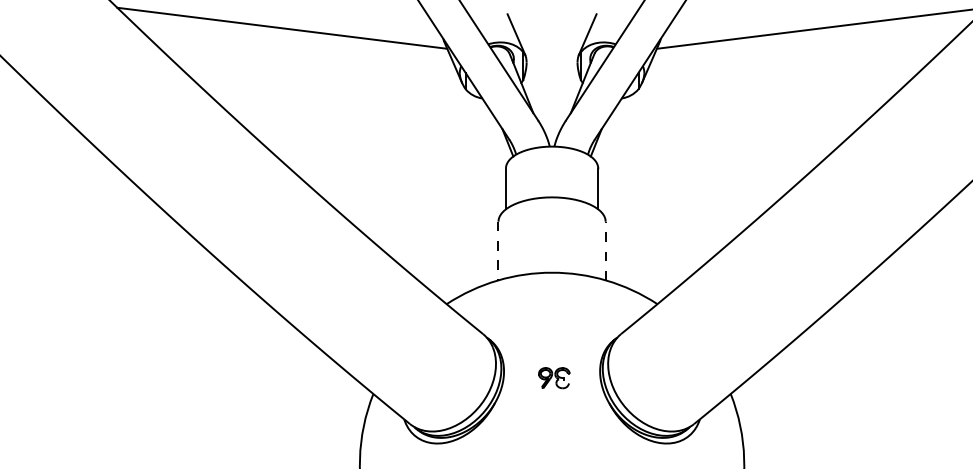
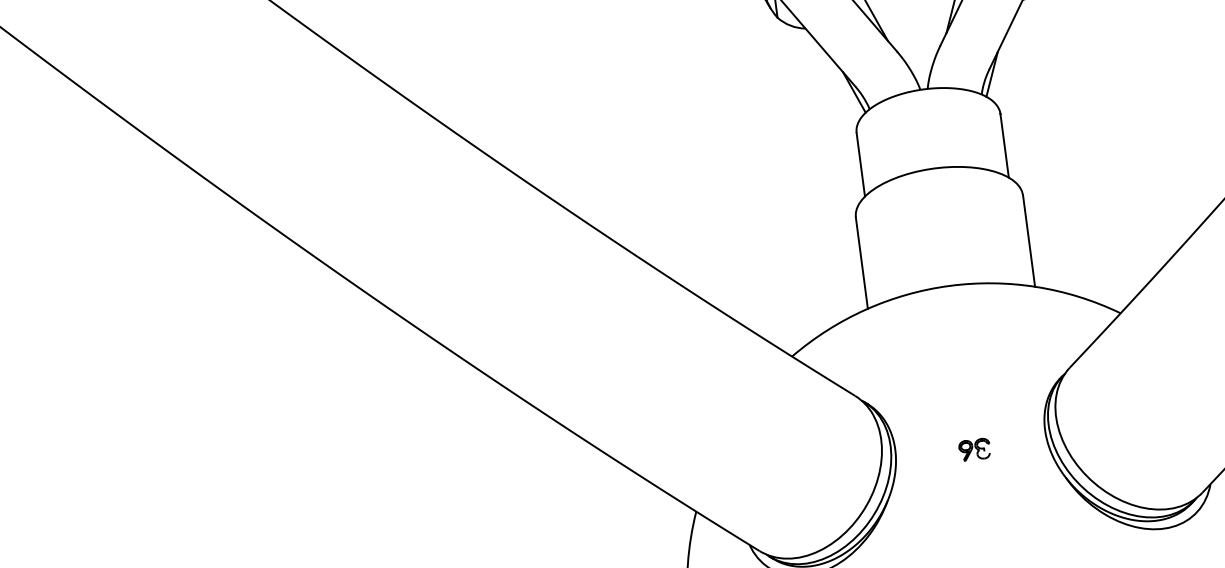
line: (605, 250) -> (1028, 240), dashed -> solid
line: (498, 251) -> (862, 263), dashed -> solid
part: (553, 377) -> (973, 448), size x0.62

